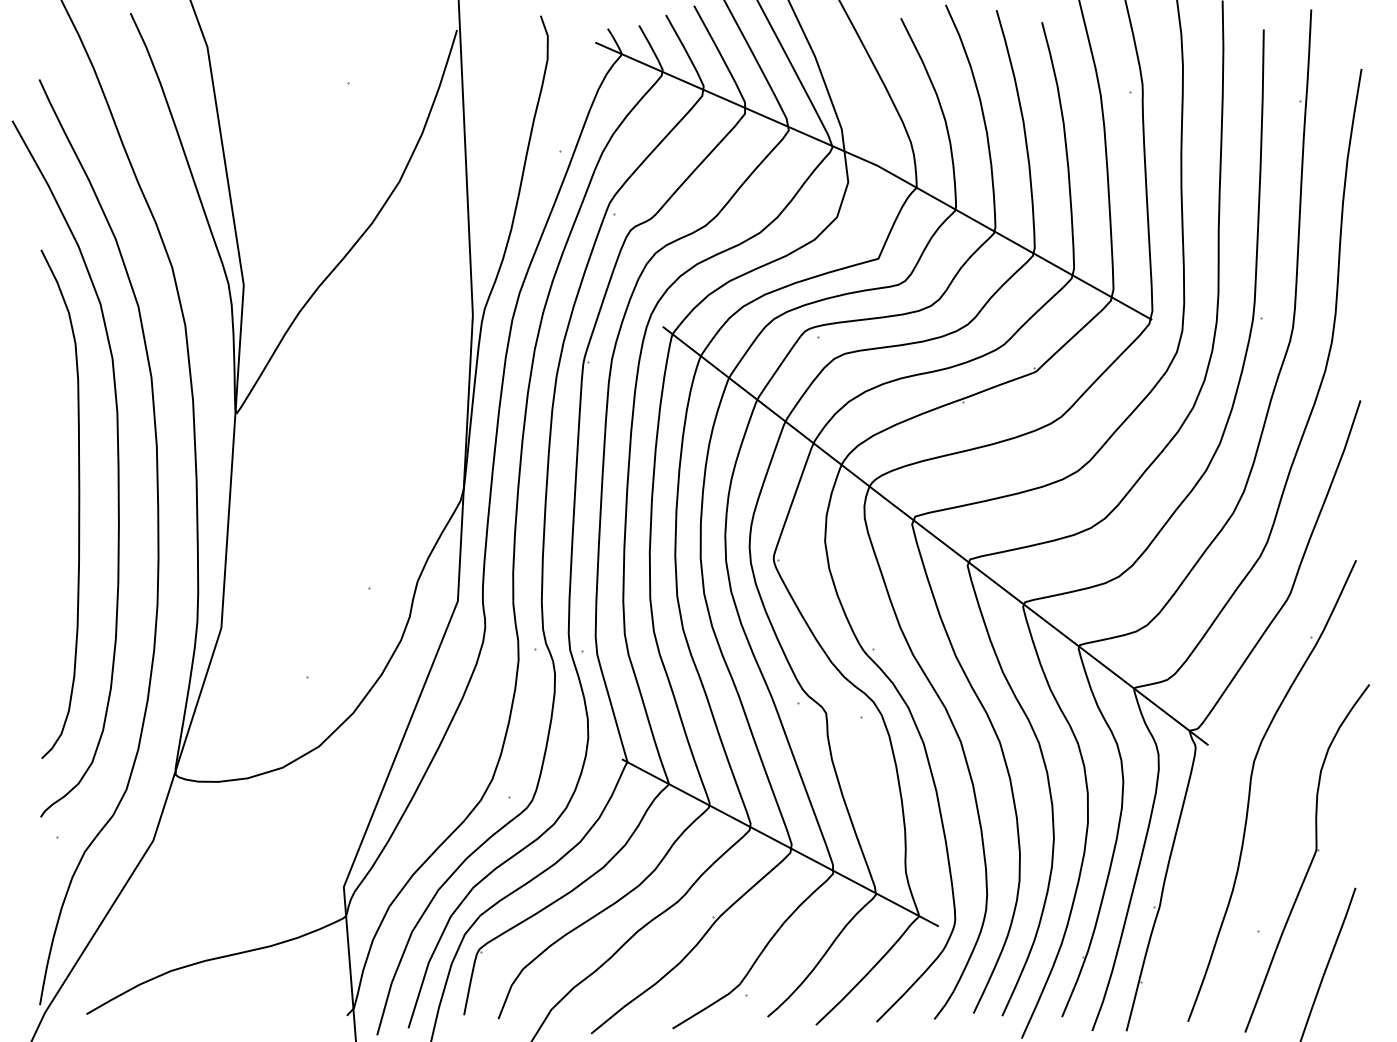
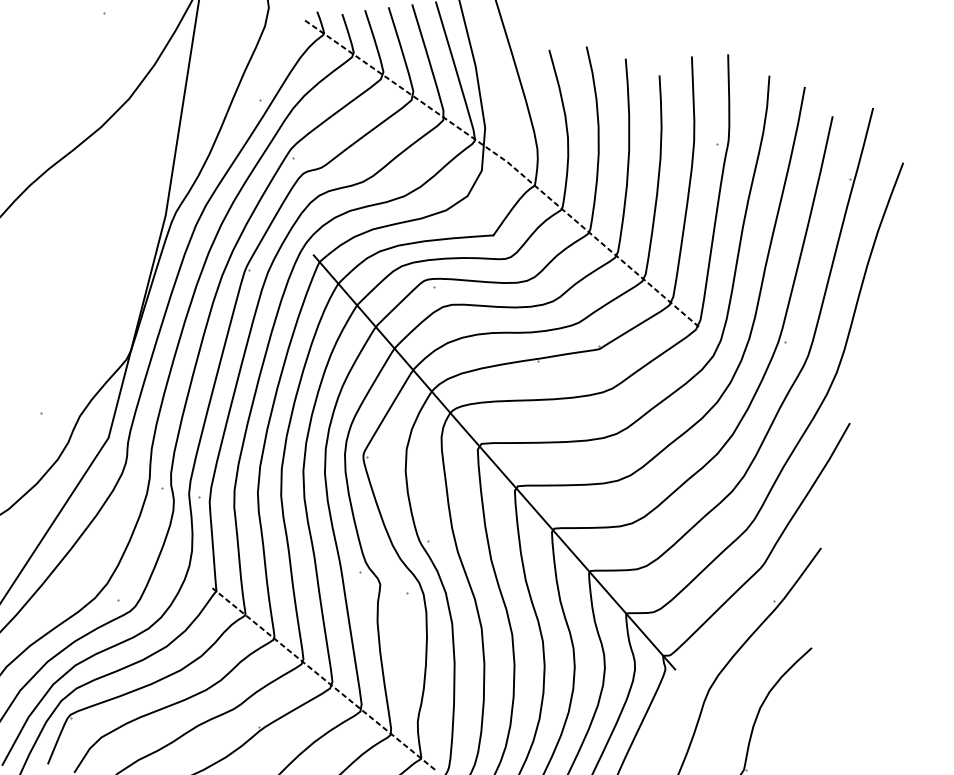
line: (879, 167) -> (508, 163), solid -> dashed
line: (779, 842) -> (323, 678), solid -> dashed

